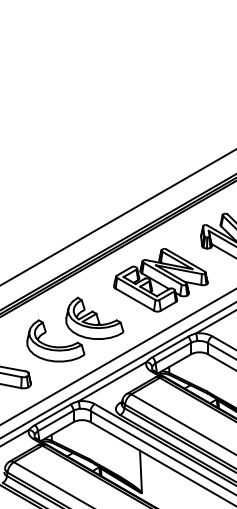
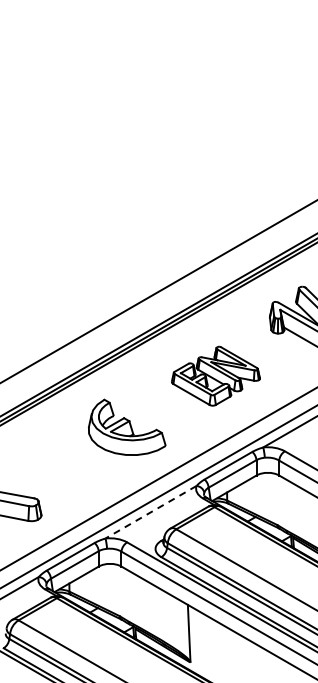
part: (160, 280) -> (215, 376), size x0.7
part: (54, 346) -> (73, 464), removed
line: (112, 381) -> (150, 512), solid -> dashed

